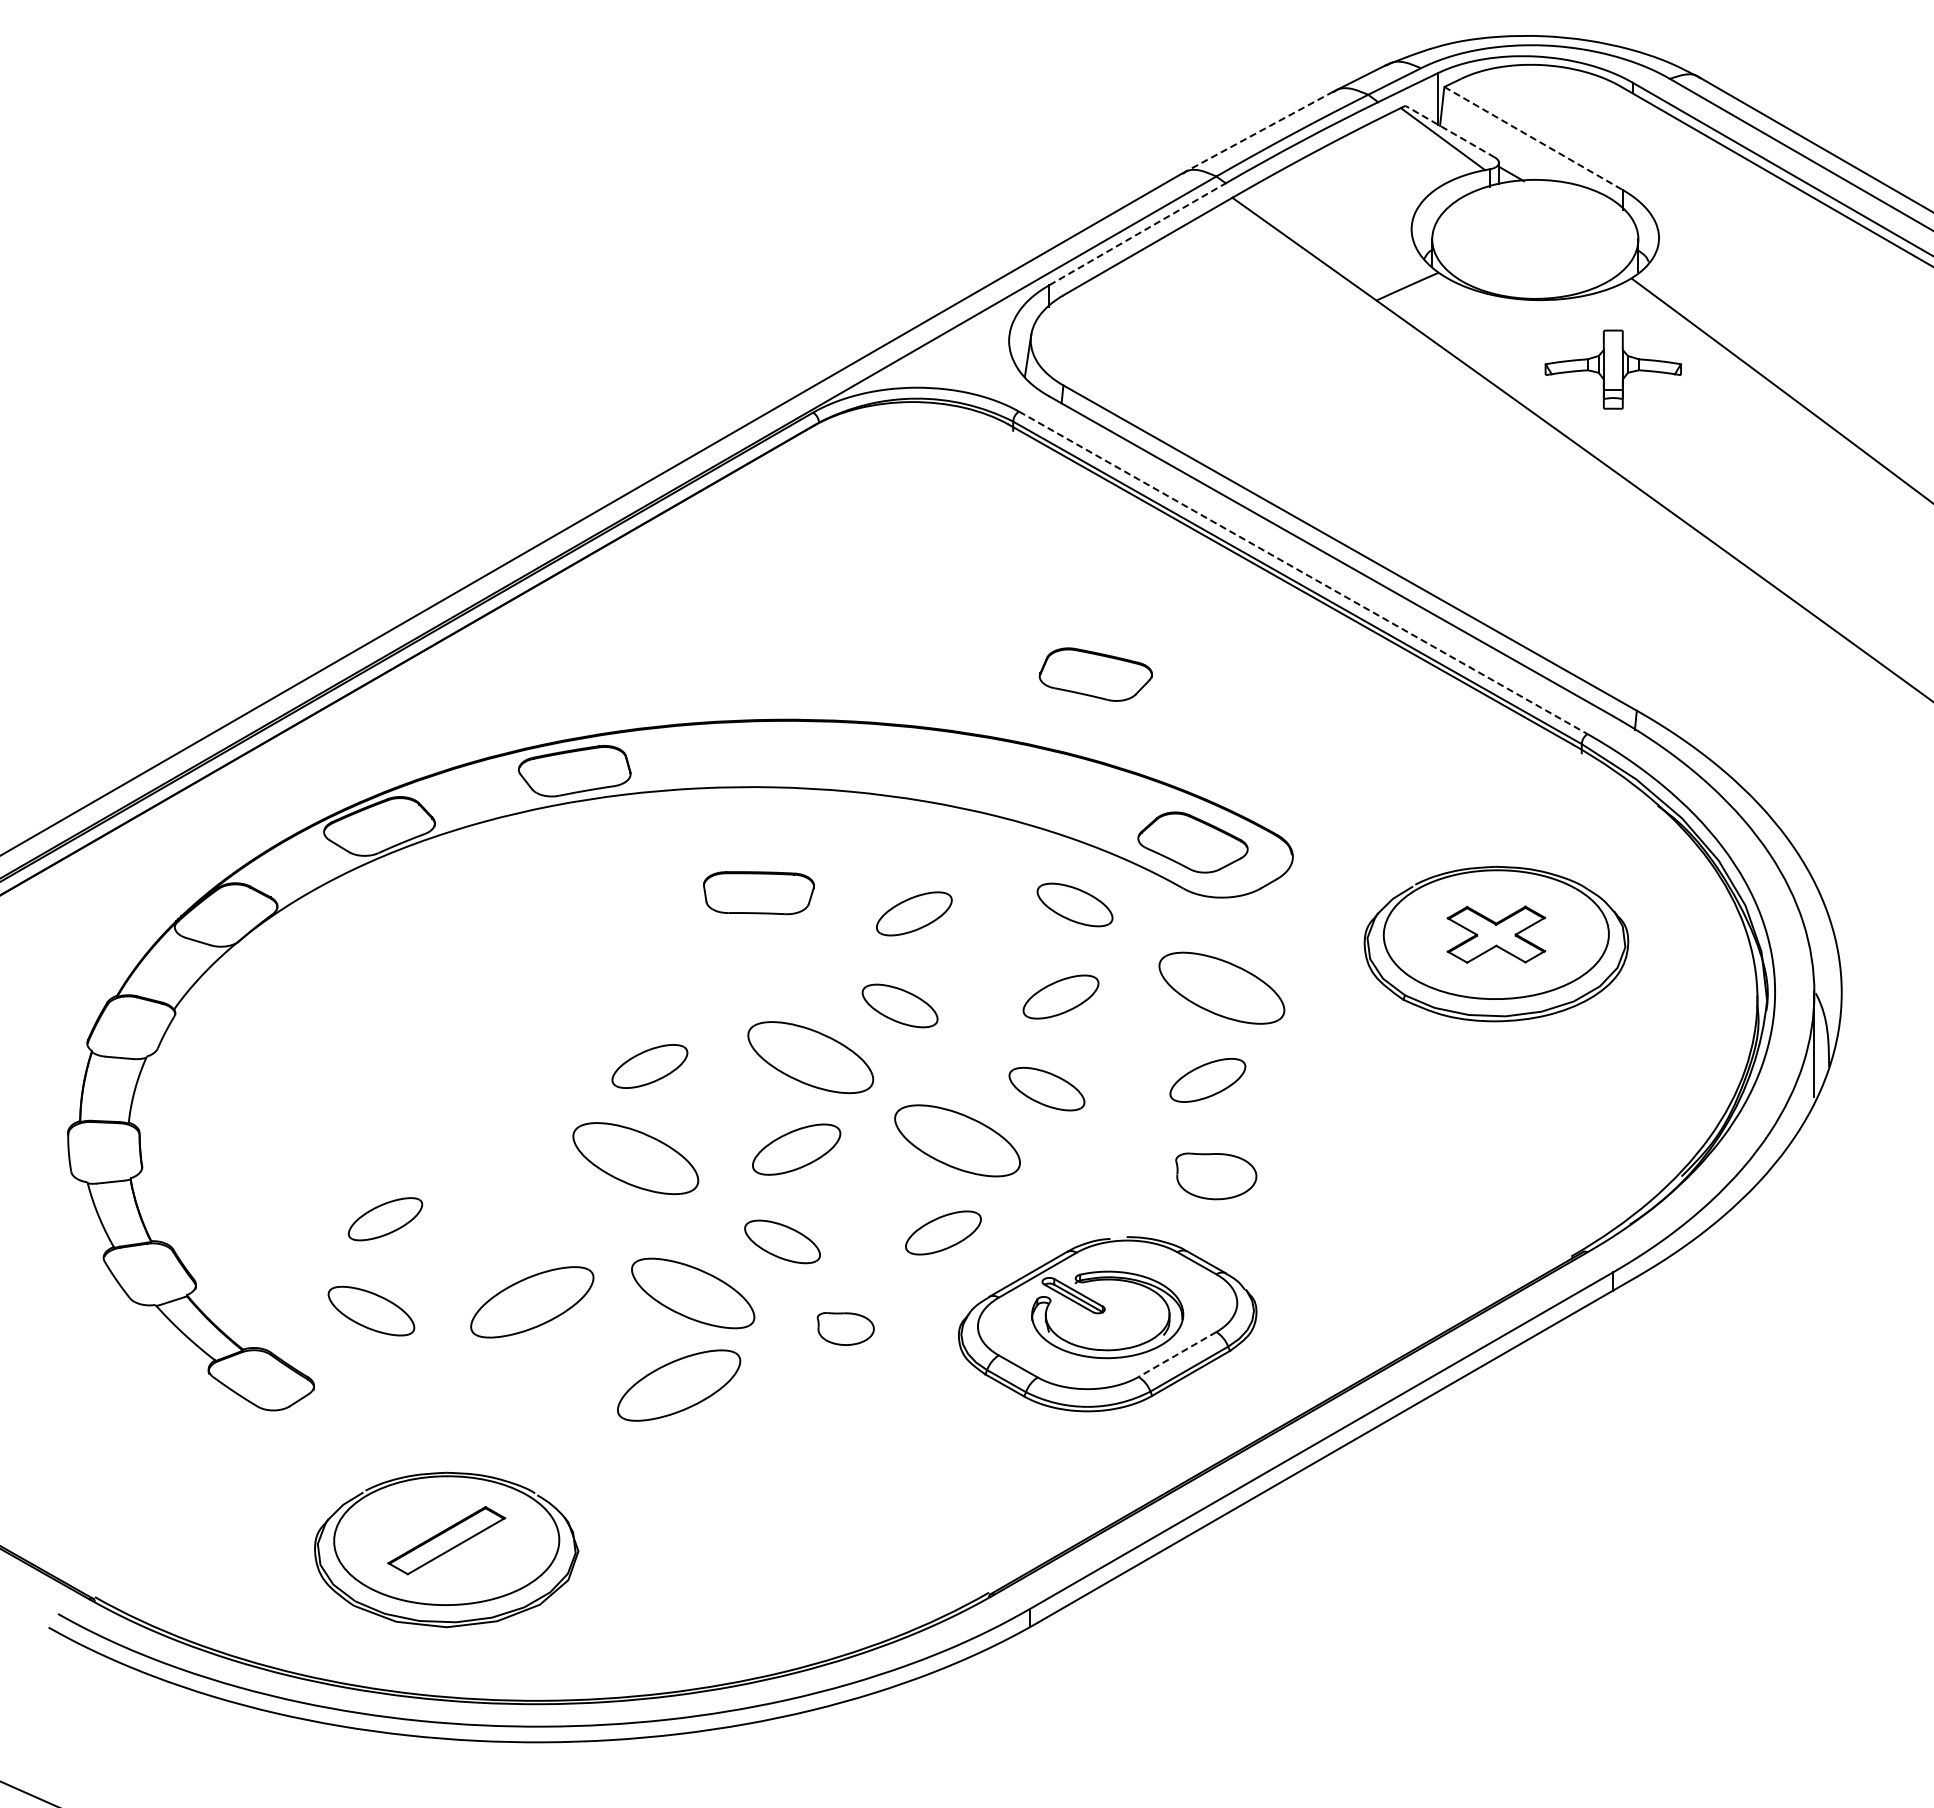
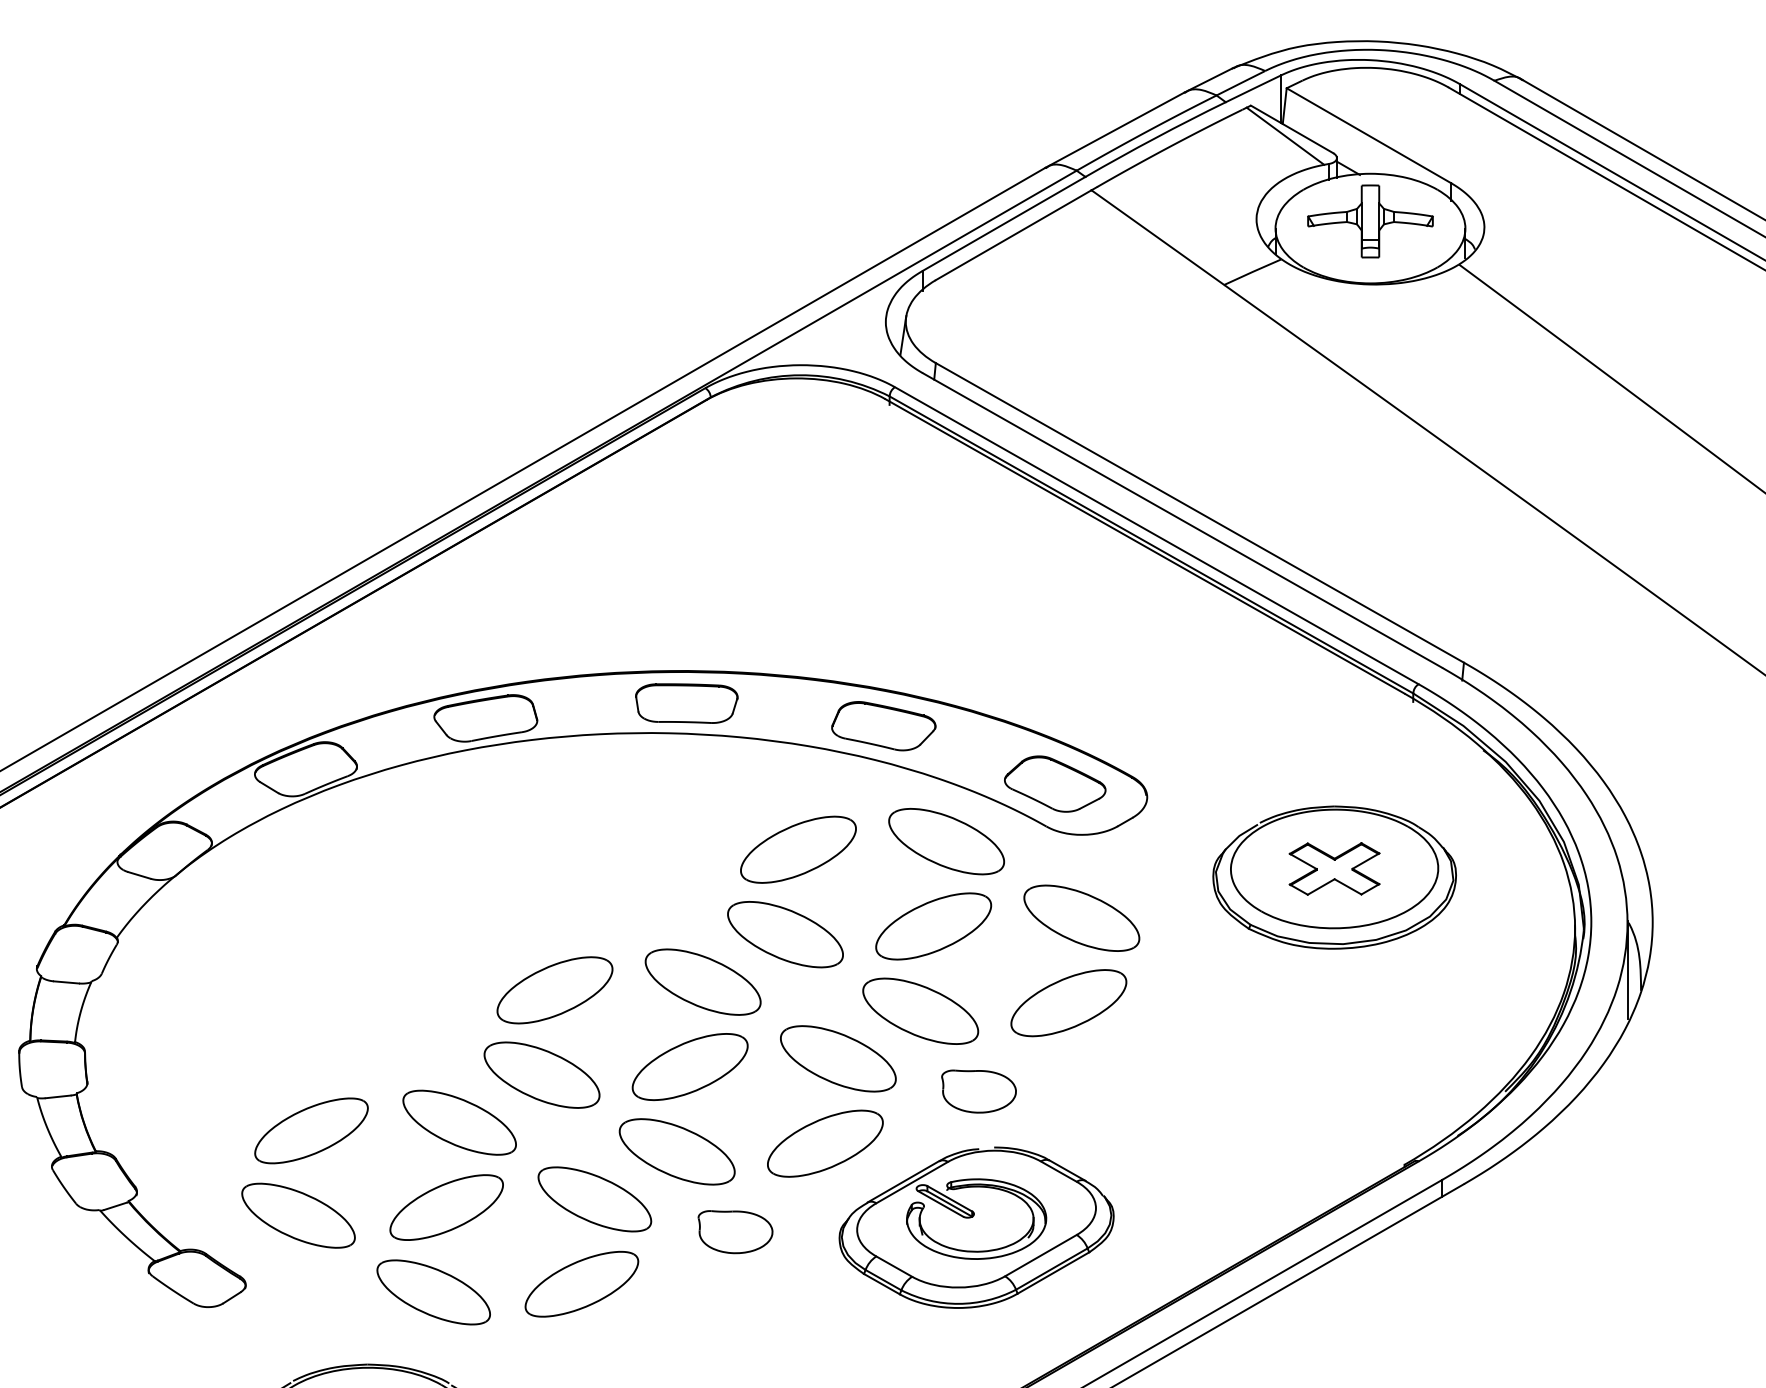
line: (1450, 131) -> (1292, 129), dashed -> solid
line: (1257, 132) -> (1114, 130), dashed -> solid
line: (1534, 138) -> (1369, 135), dashed -> solid
line: (1137, 234) -> (1004, 224), dashed -> solid
part: (1612, 369) -> (1369, 221), moved
line: (1303, 572) -> (1156, 535), dashed -> solid
part: (1095, 674) -> (883, 726), moved
part: (758, 893) -> (686, 703), moved
part: (1074, 904) -> (946, 841), size x1.67
part: (914, 913) -> (798, 849), size x1.67
part: (1060, 996) -> (933, 925), size x1.67
part: (899, 1005) -> (784, 934), size x1.67
part: (649, 1066) -> (554, 990), size x1.67
part: (1207, 1080) -> (1068, 1003), size x1.67
part: (1046, 1088) -> (920, 1010), size x1.67
part: (796, 1149) -> (690, 1066), size x1.43
part: (1216, 1176) -> (979, 1091), moved
part: (546, 1209) -> (459, 1122), added
part: (385, 1219) -> (311, 1131), size x1.67
part: (943, 1232) -> (825, 1143), size x1.67
part: (782, 1241) -> (677, 1151), size x1.67
part: (371, 1310) -> (298, 1215), size x1.43
part: (845, 1328) -> (735, 1231), size x1.43
line: (1177, 1354) -> (1040, 1255), dashed -> solid
part: (518, 1394) -> (433, 1292), added

